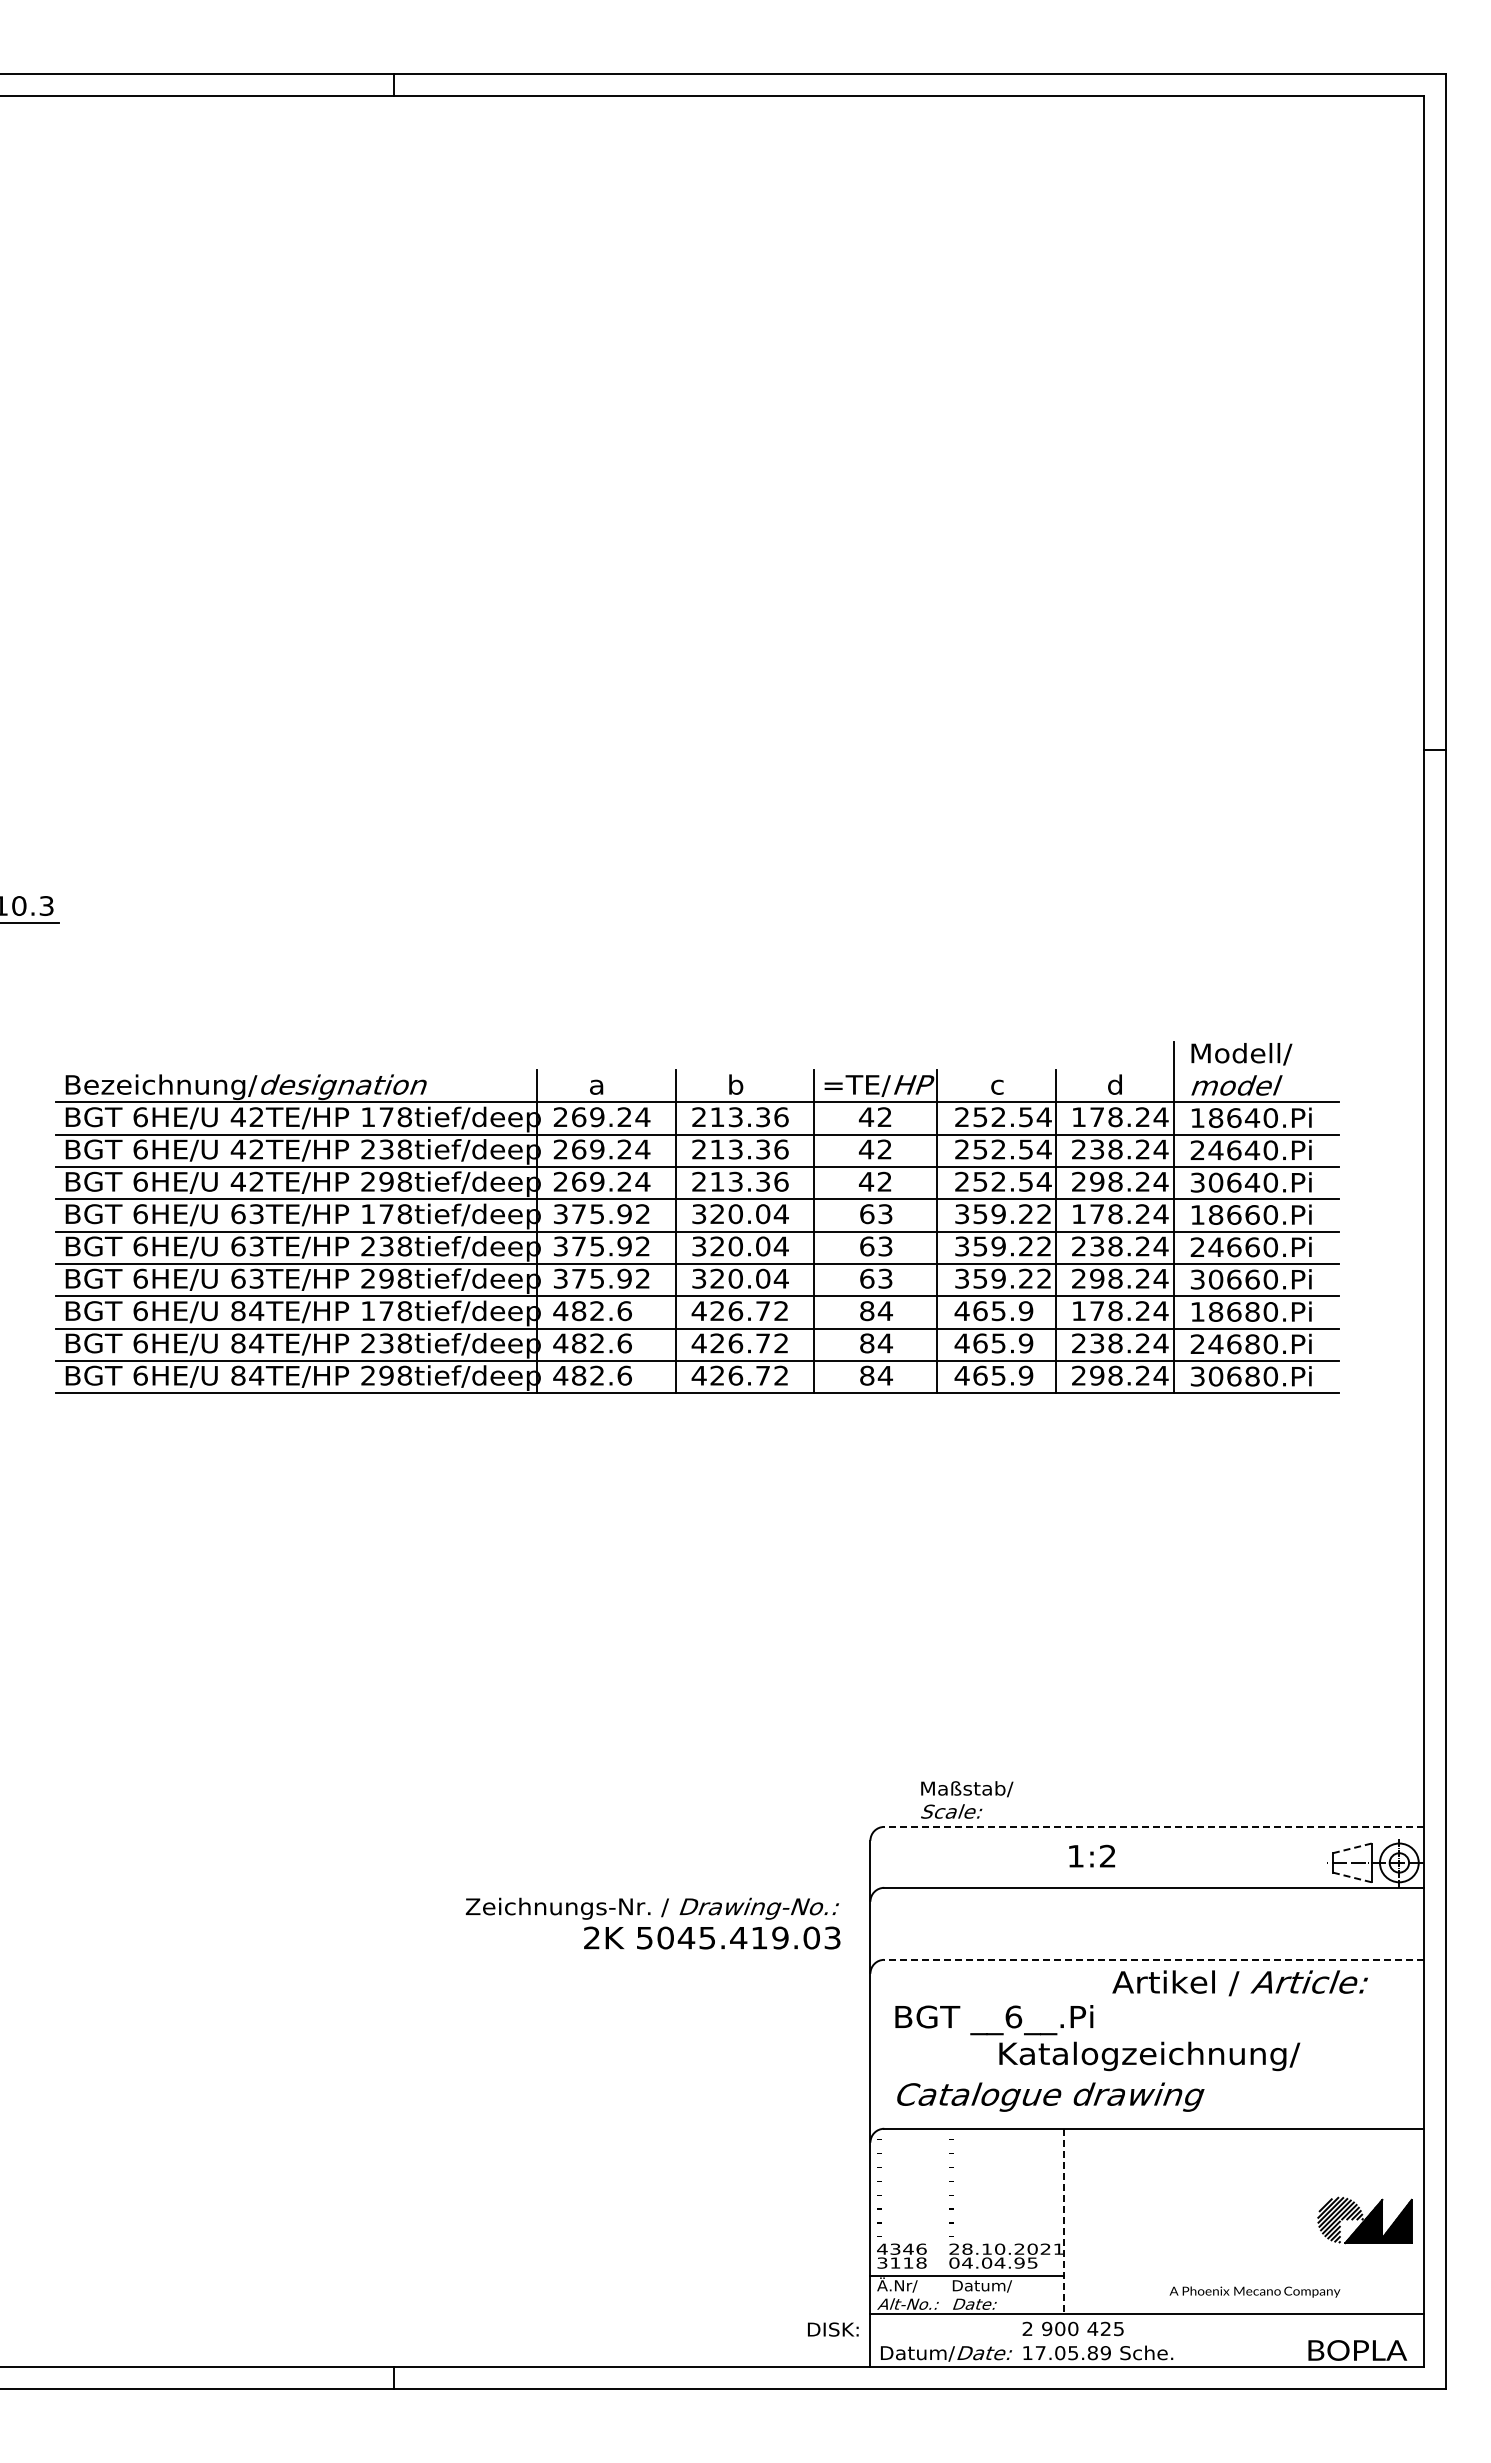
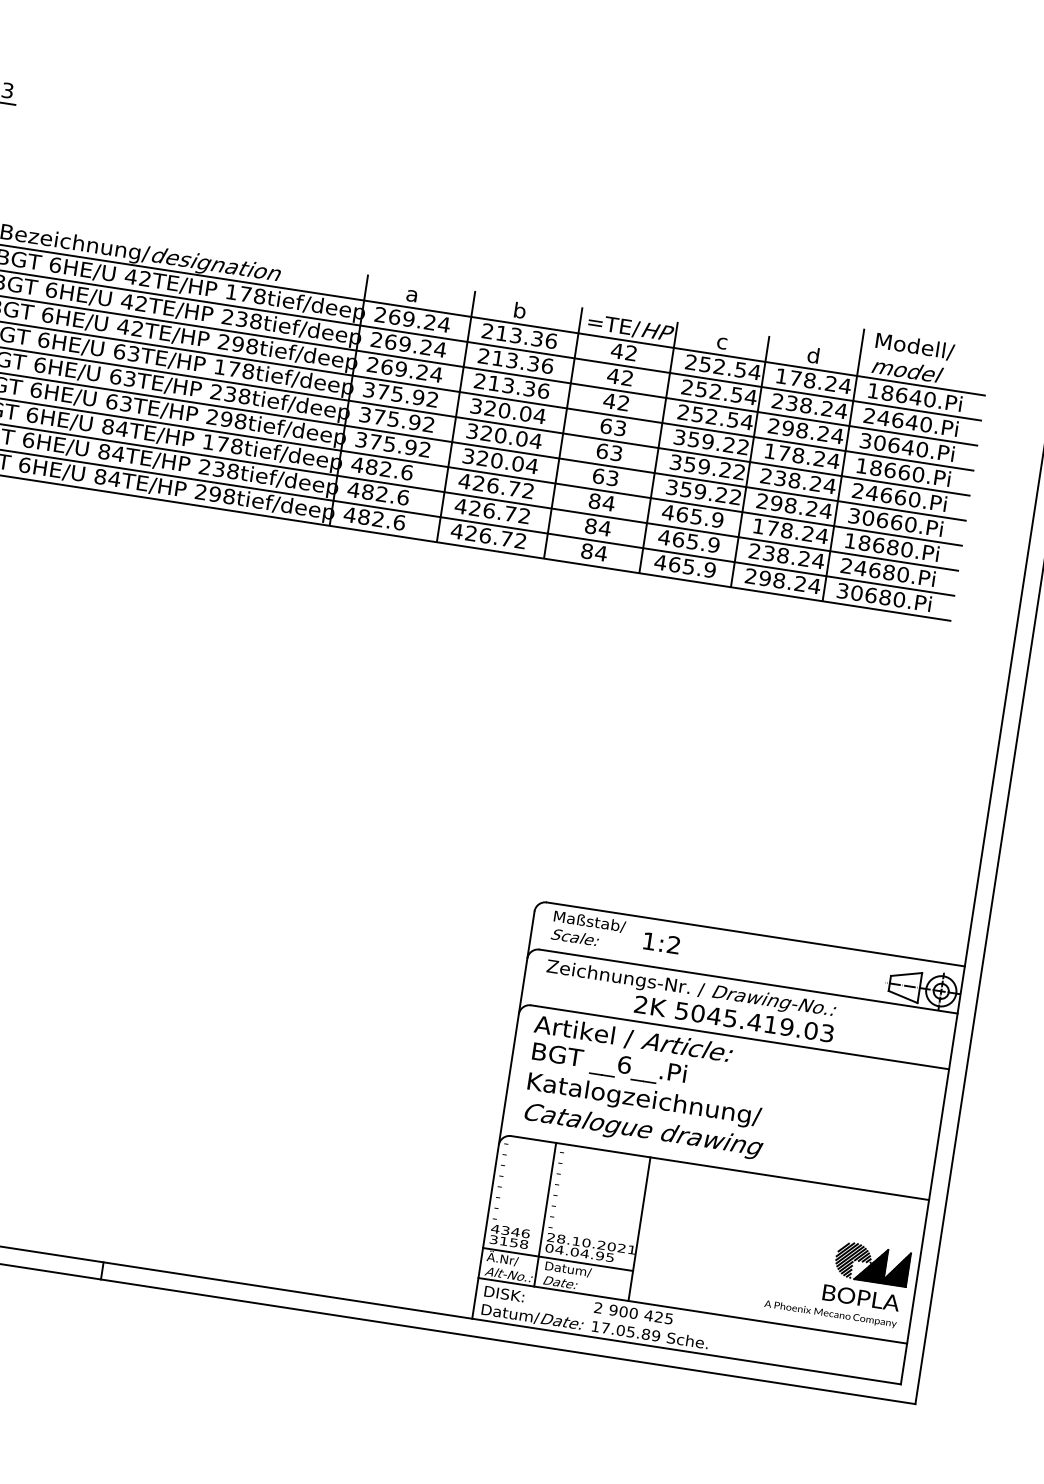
text: (967, 1799) -> (588, 929), moved
line: (1153, 1826) -> (755, 934), dashed -> solid
line: (1352, 1848) -> (906, 974), dashed -> solid
text: (1092, 1855) -> (662, 942), moved
line: (1352, 1877) -> (903, 997), dashed -> solid
text: (652, 1923) -> (689, 1000), moved
line: (1153, 1959) -> (739, 1036), dashed -> solid
text: (1239, 1983) -> (633, 1039), moved
text: (1149, 2056) -> (644, 1100), moved
line: (942, 2221) -> (545, 1214), added
line: (1064, 2221) -> (639, 1229), dashed -> solid
text: (908, 2262) -> (514, 1242), 3118 -> 3158
text: (1254, 2291) -> (830, 1313), moved
text: (833, 2329) -> (504, 1294), moved
text: (1357, 2350) -> (861, 1297), moved

